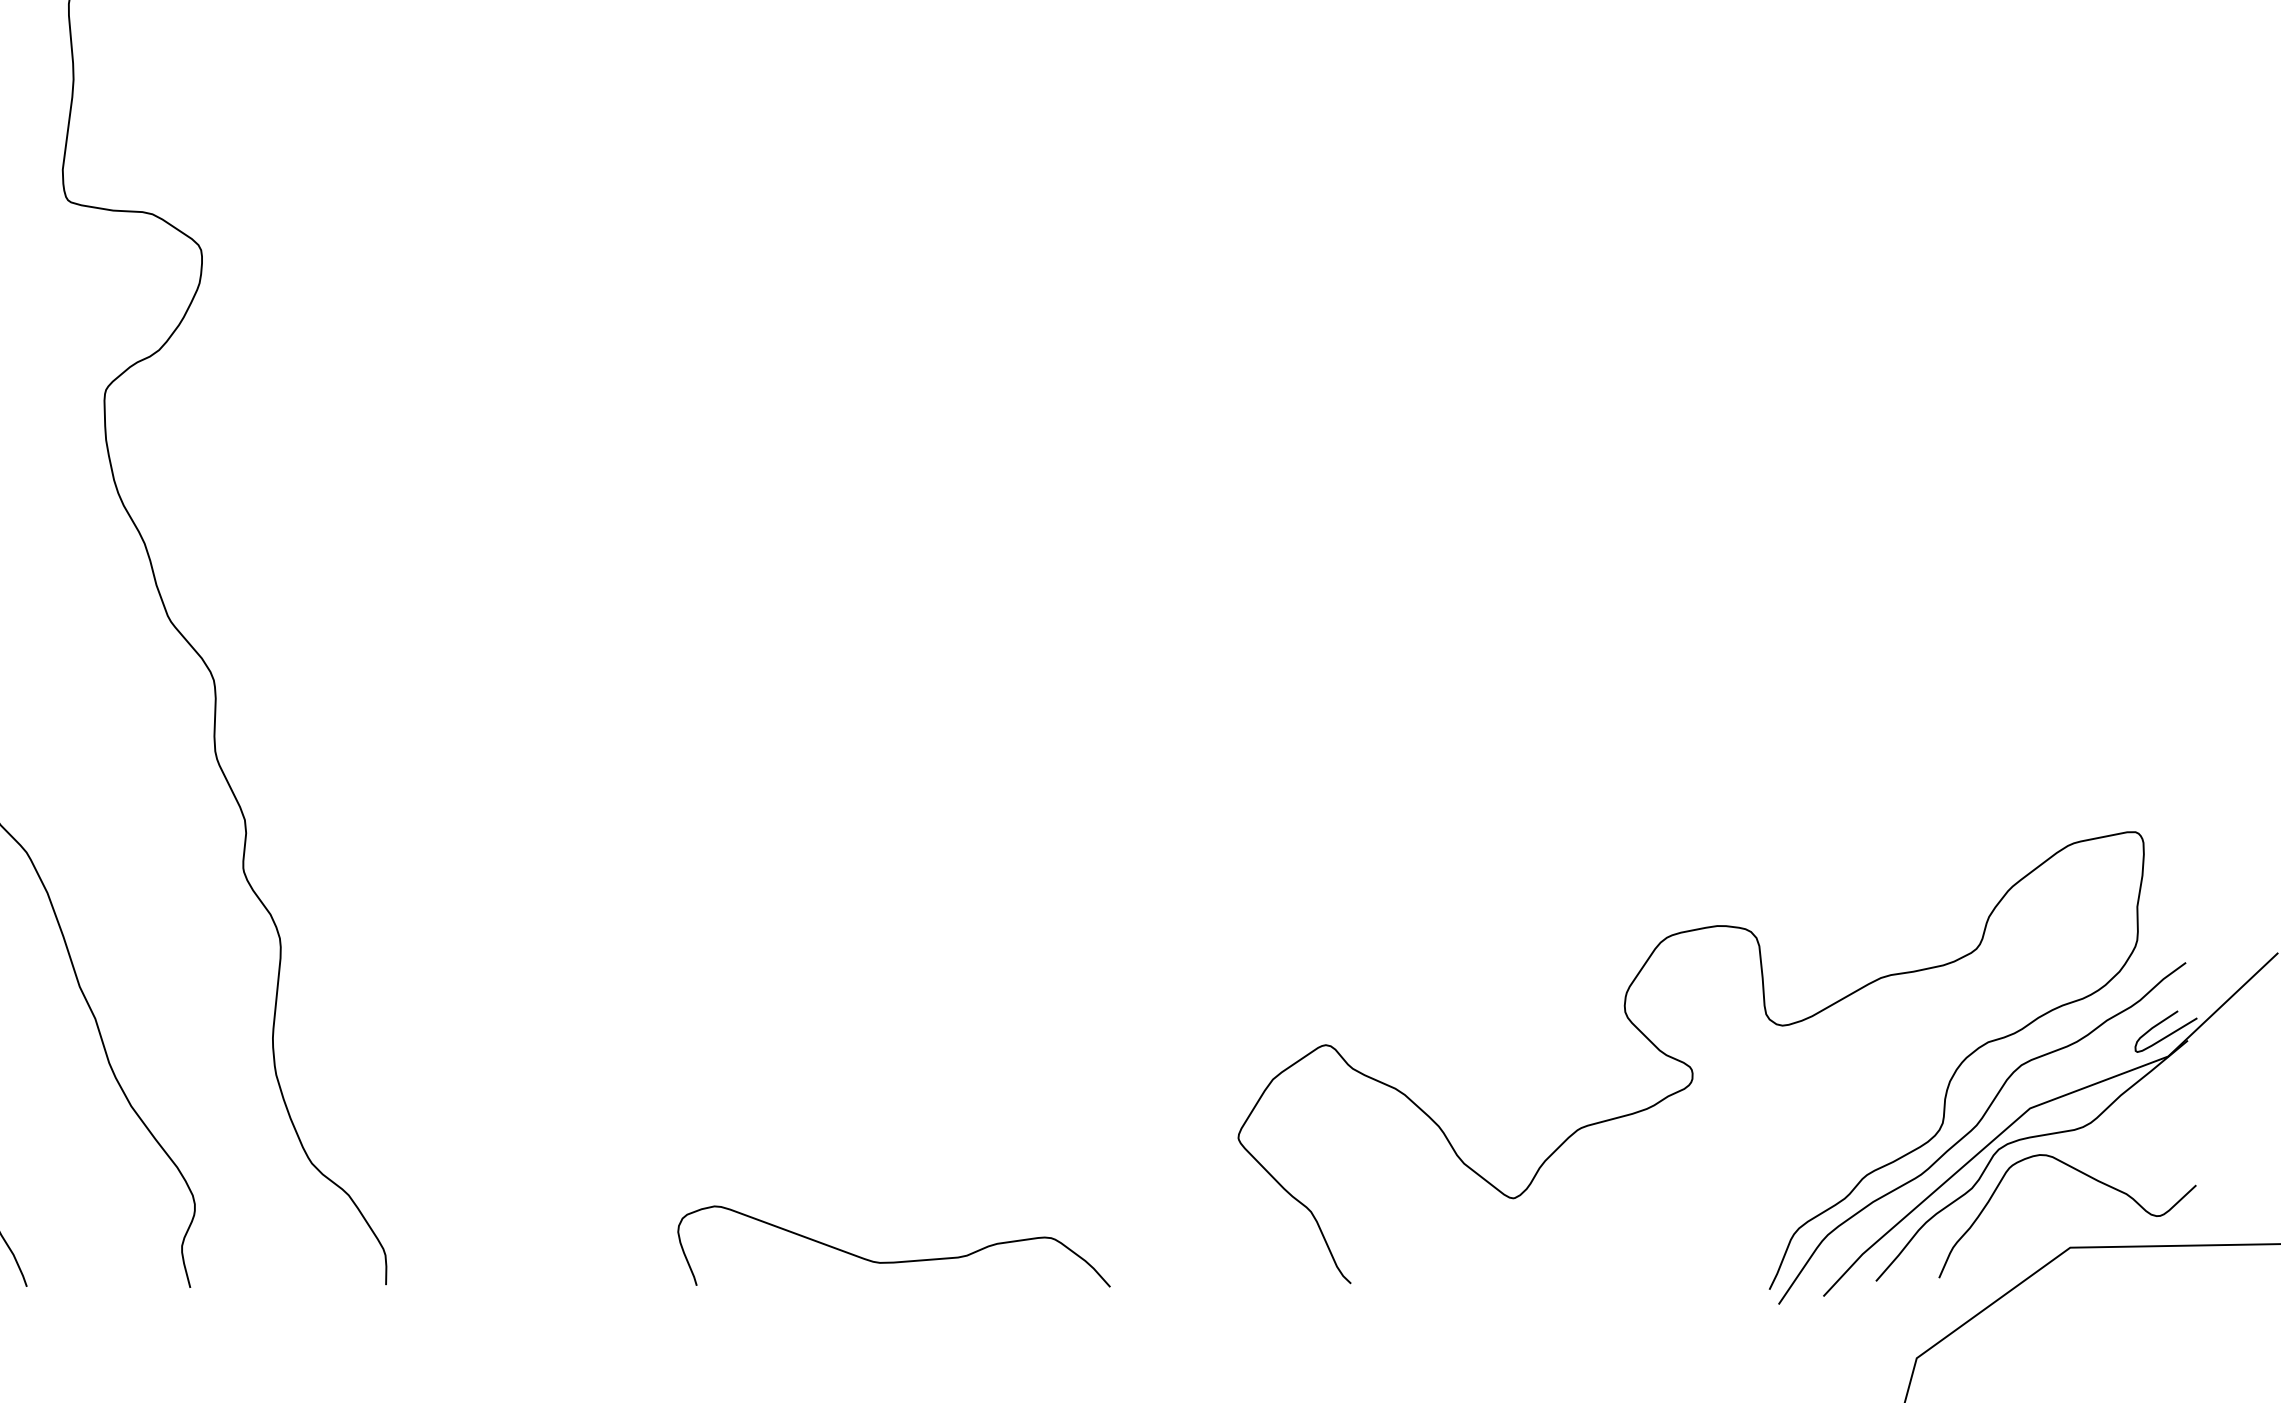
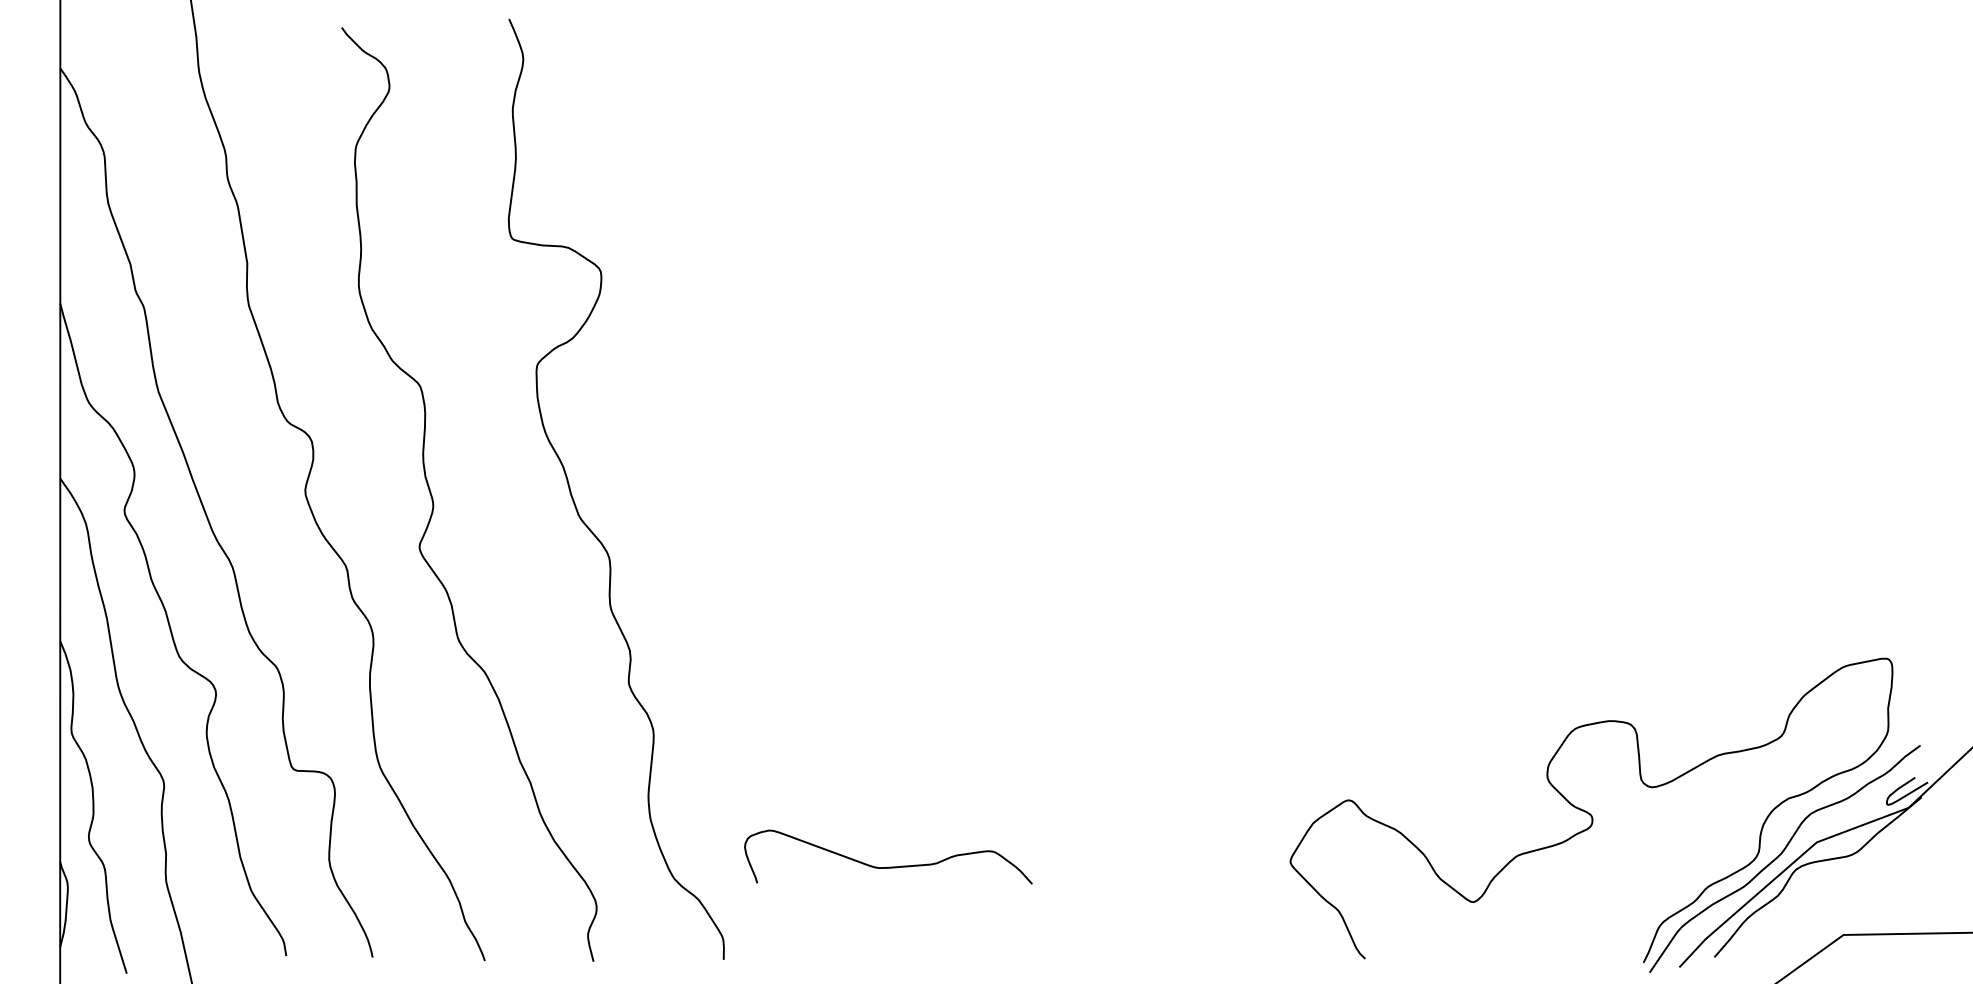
curve: (2085, 1176) -> (1853, 887), removed
curve: (895, 1260) -> (889, 866), moved

